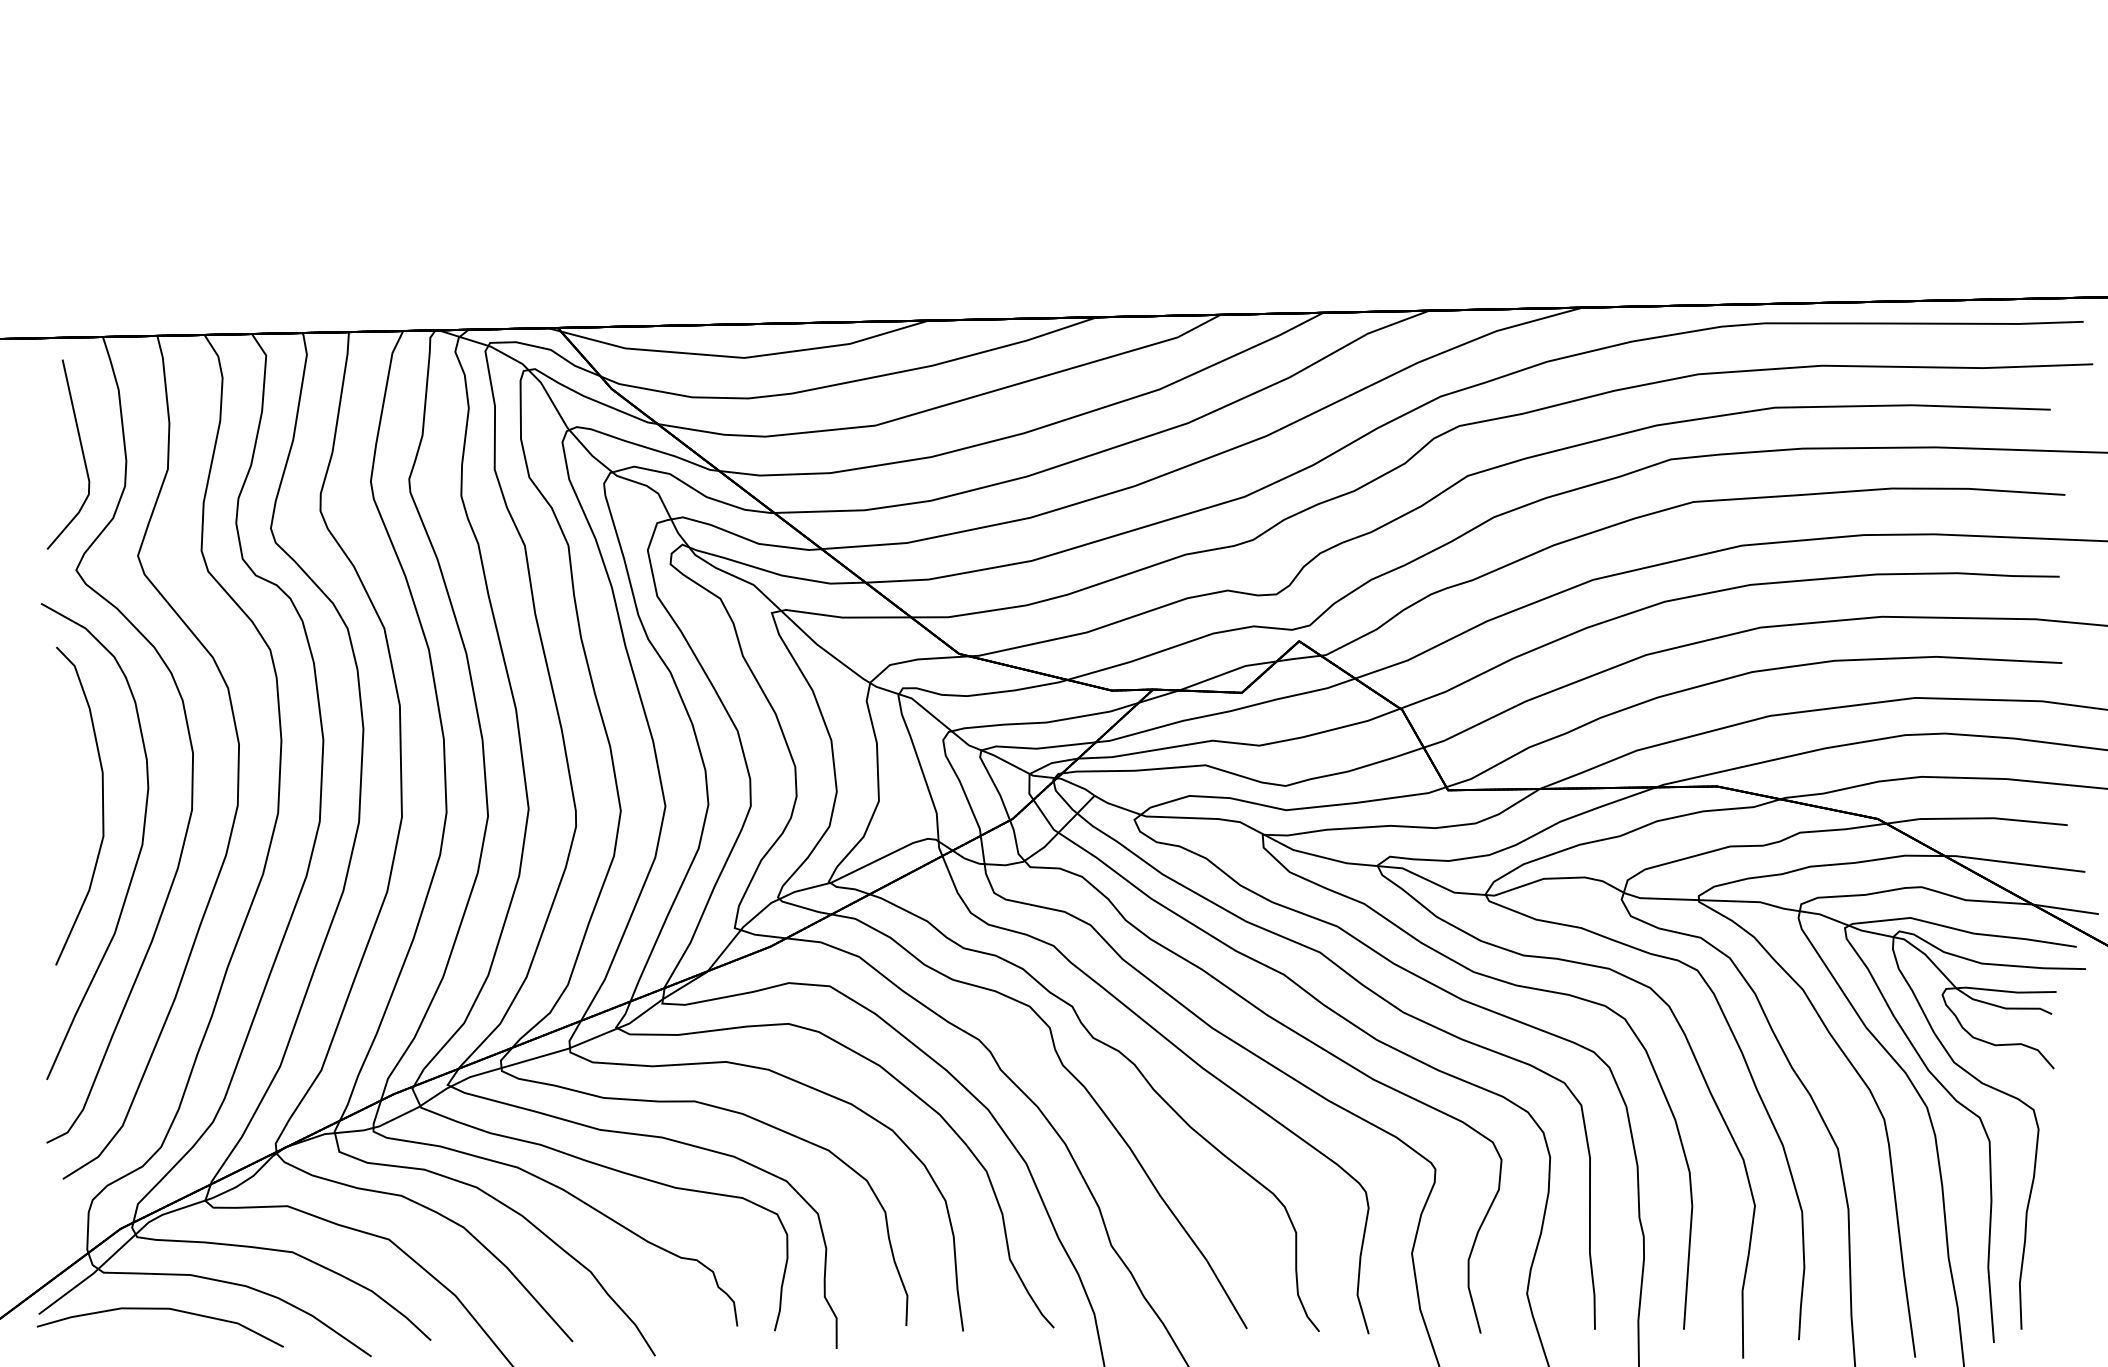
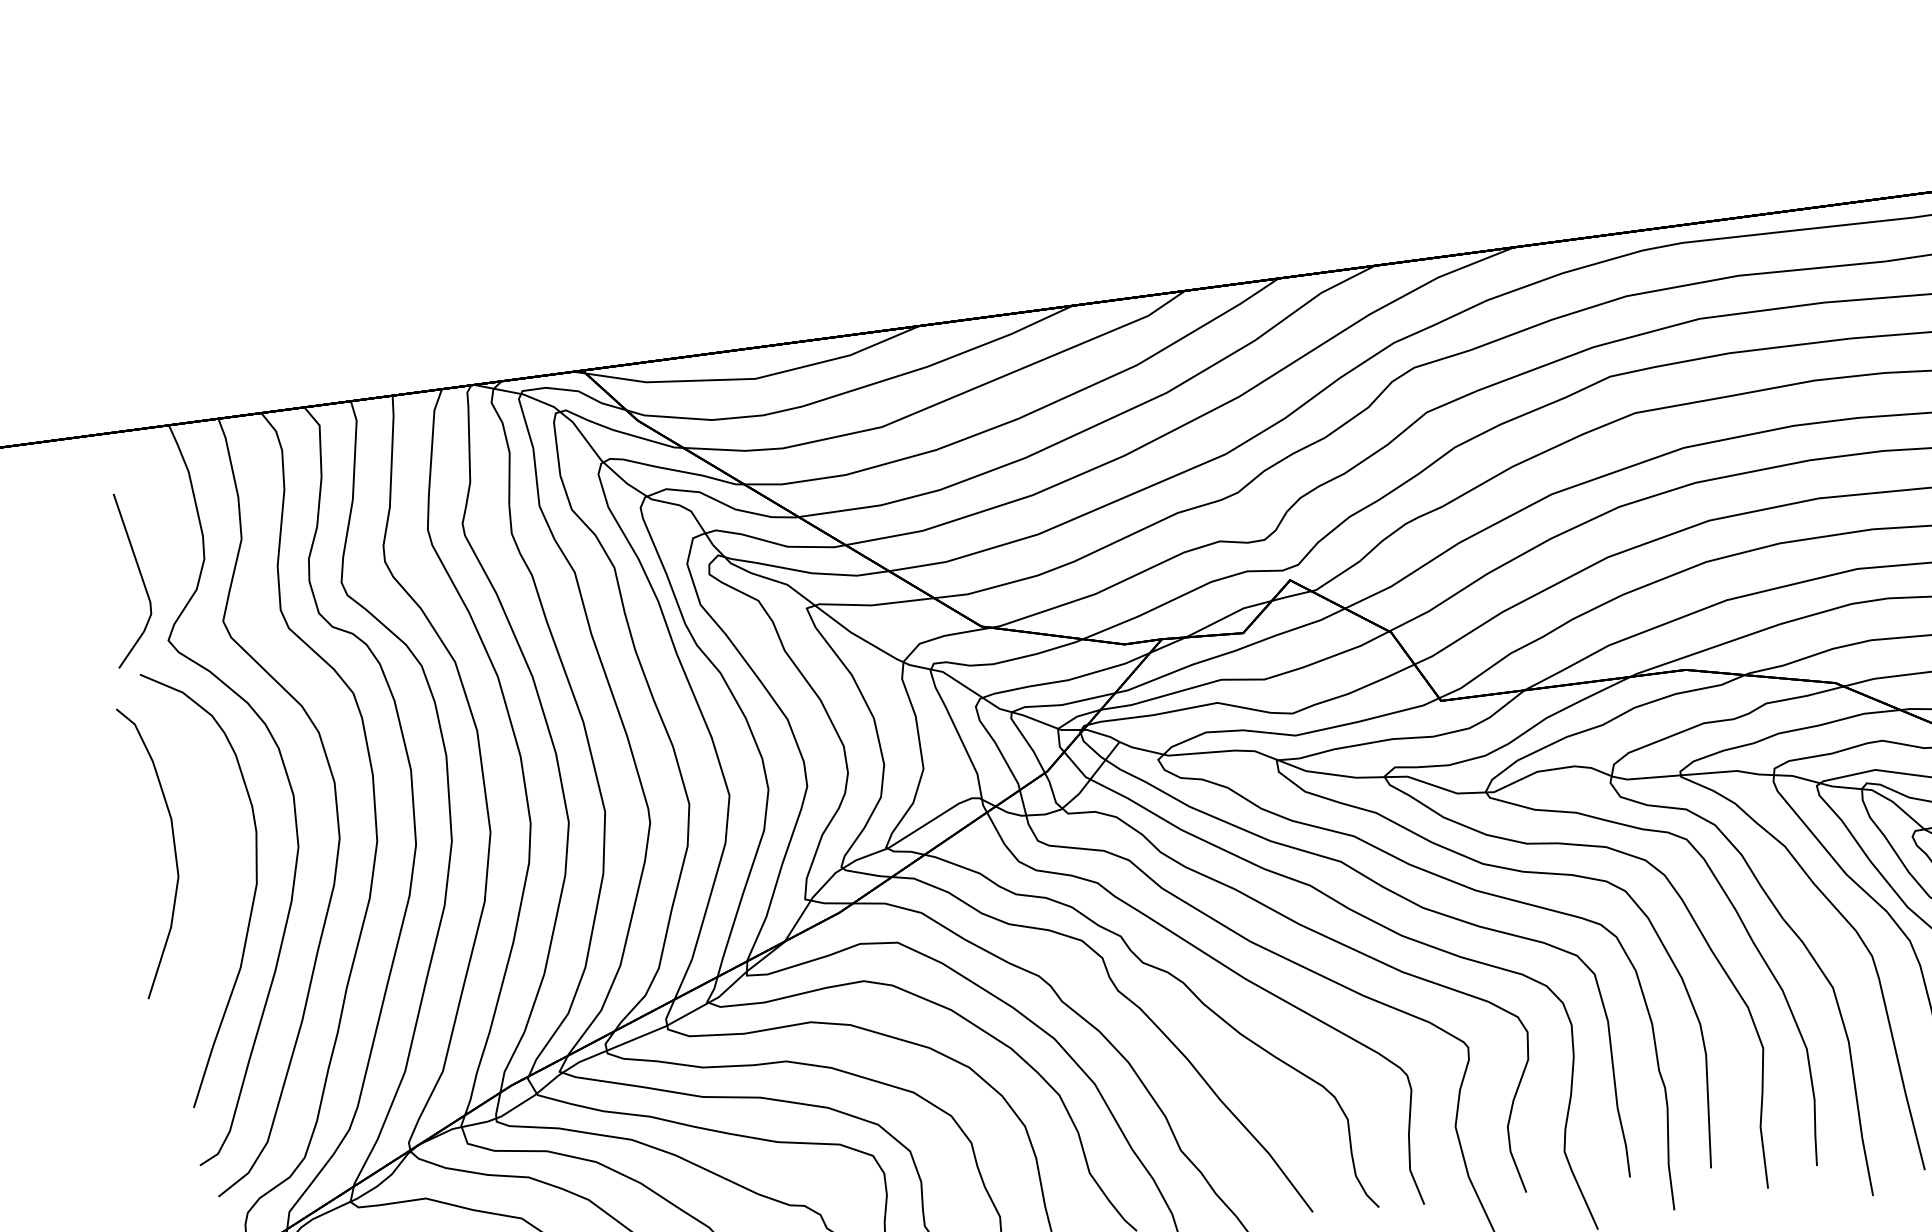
line: (81, 451) -> (140, 575), moved
curve: (102, 805) -> (174, 848), moved

